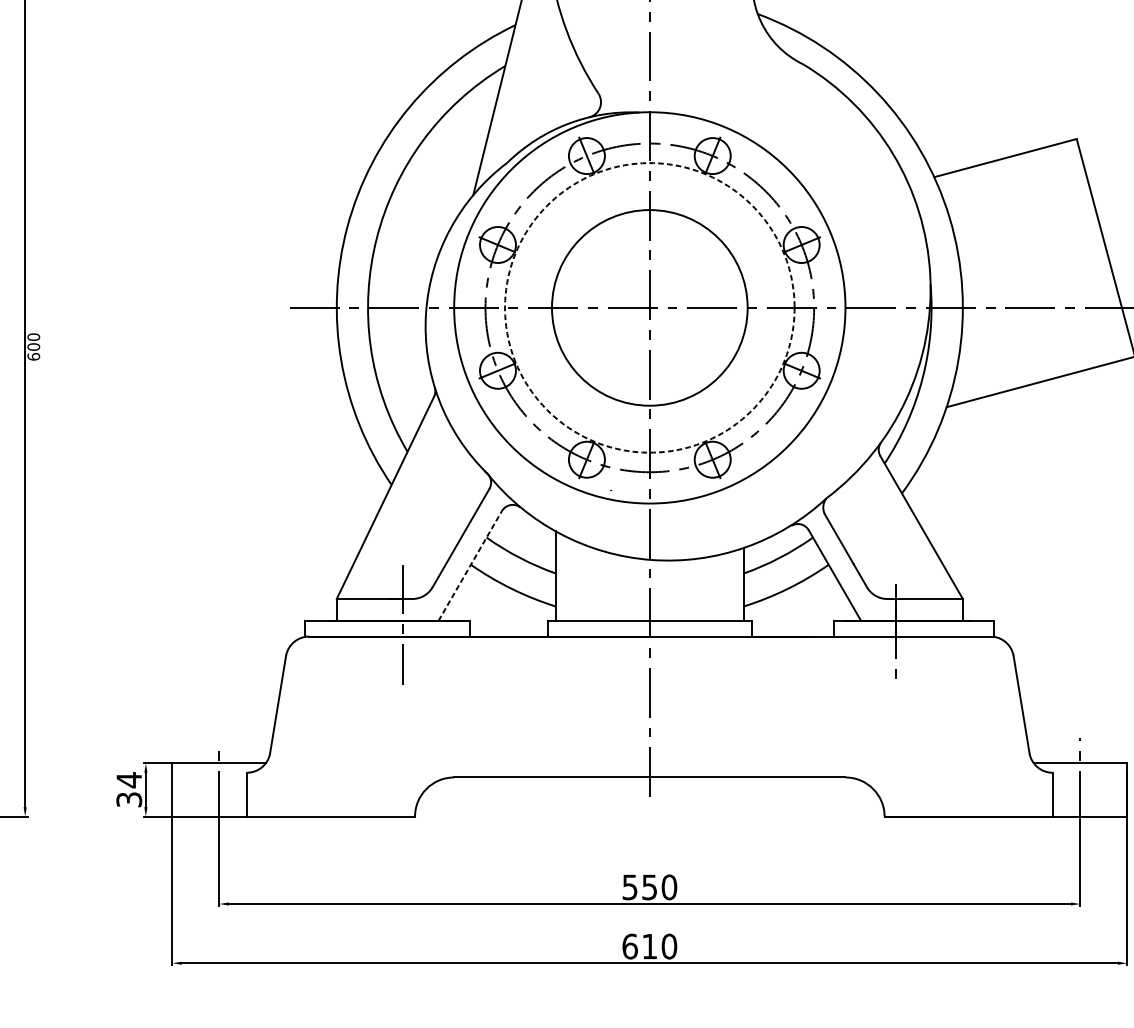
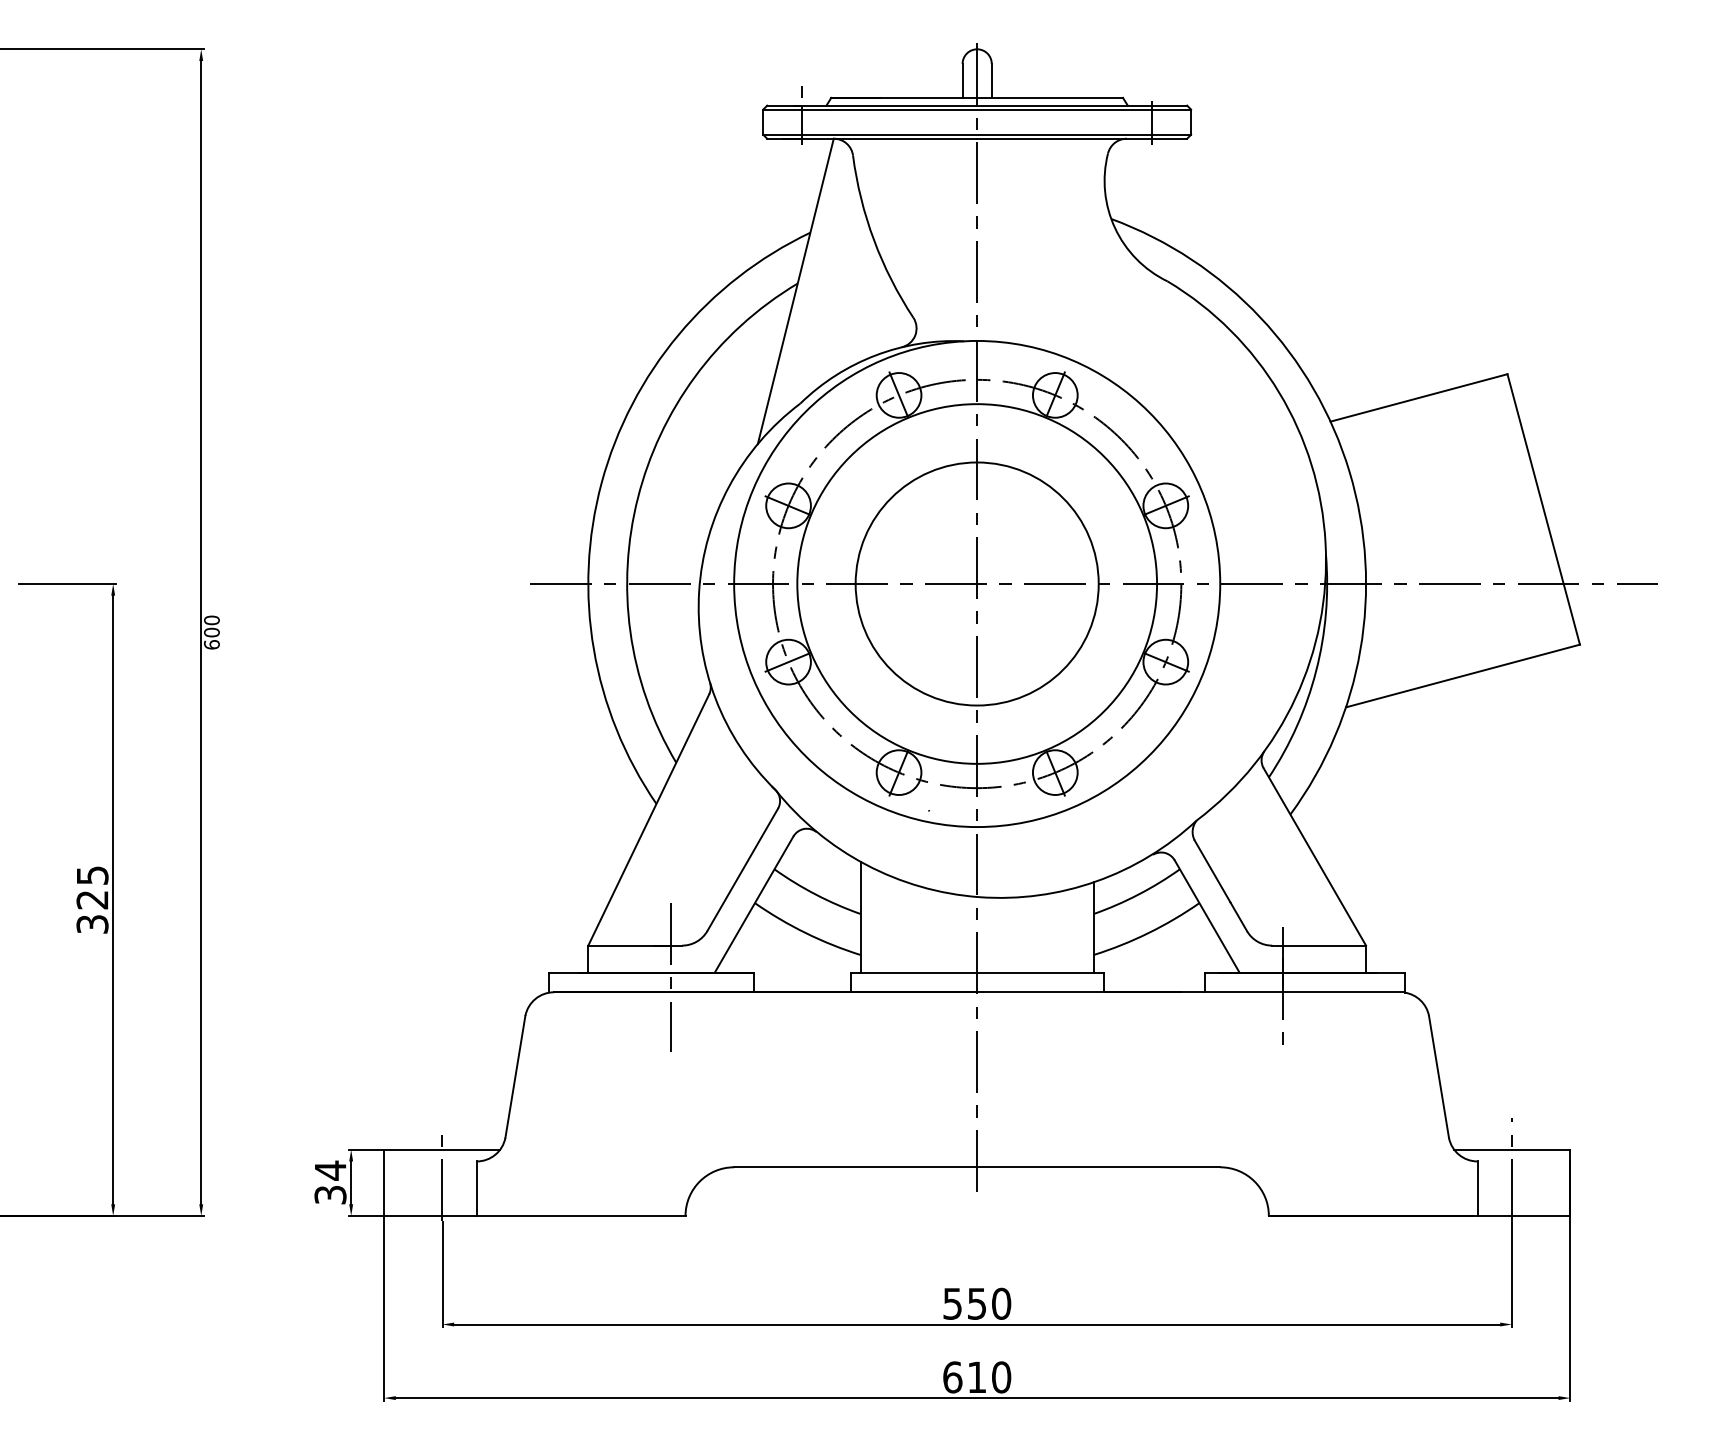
circle: (650, 307) -> (977, 583), dashed -> solid
line: (470, 565) -> (754, 904), dashed -> solid

